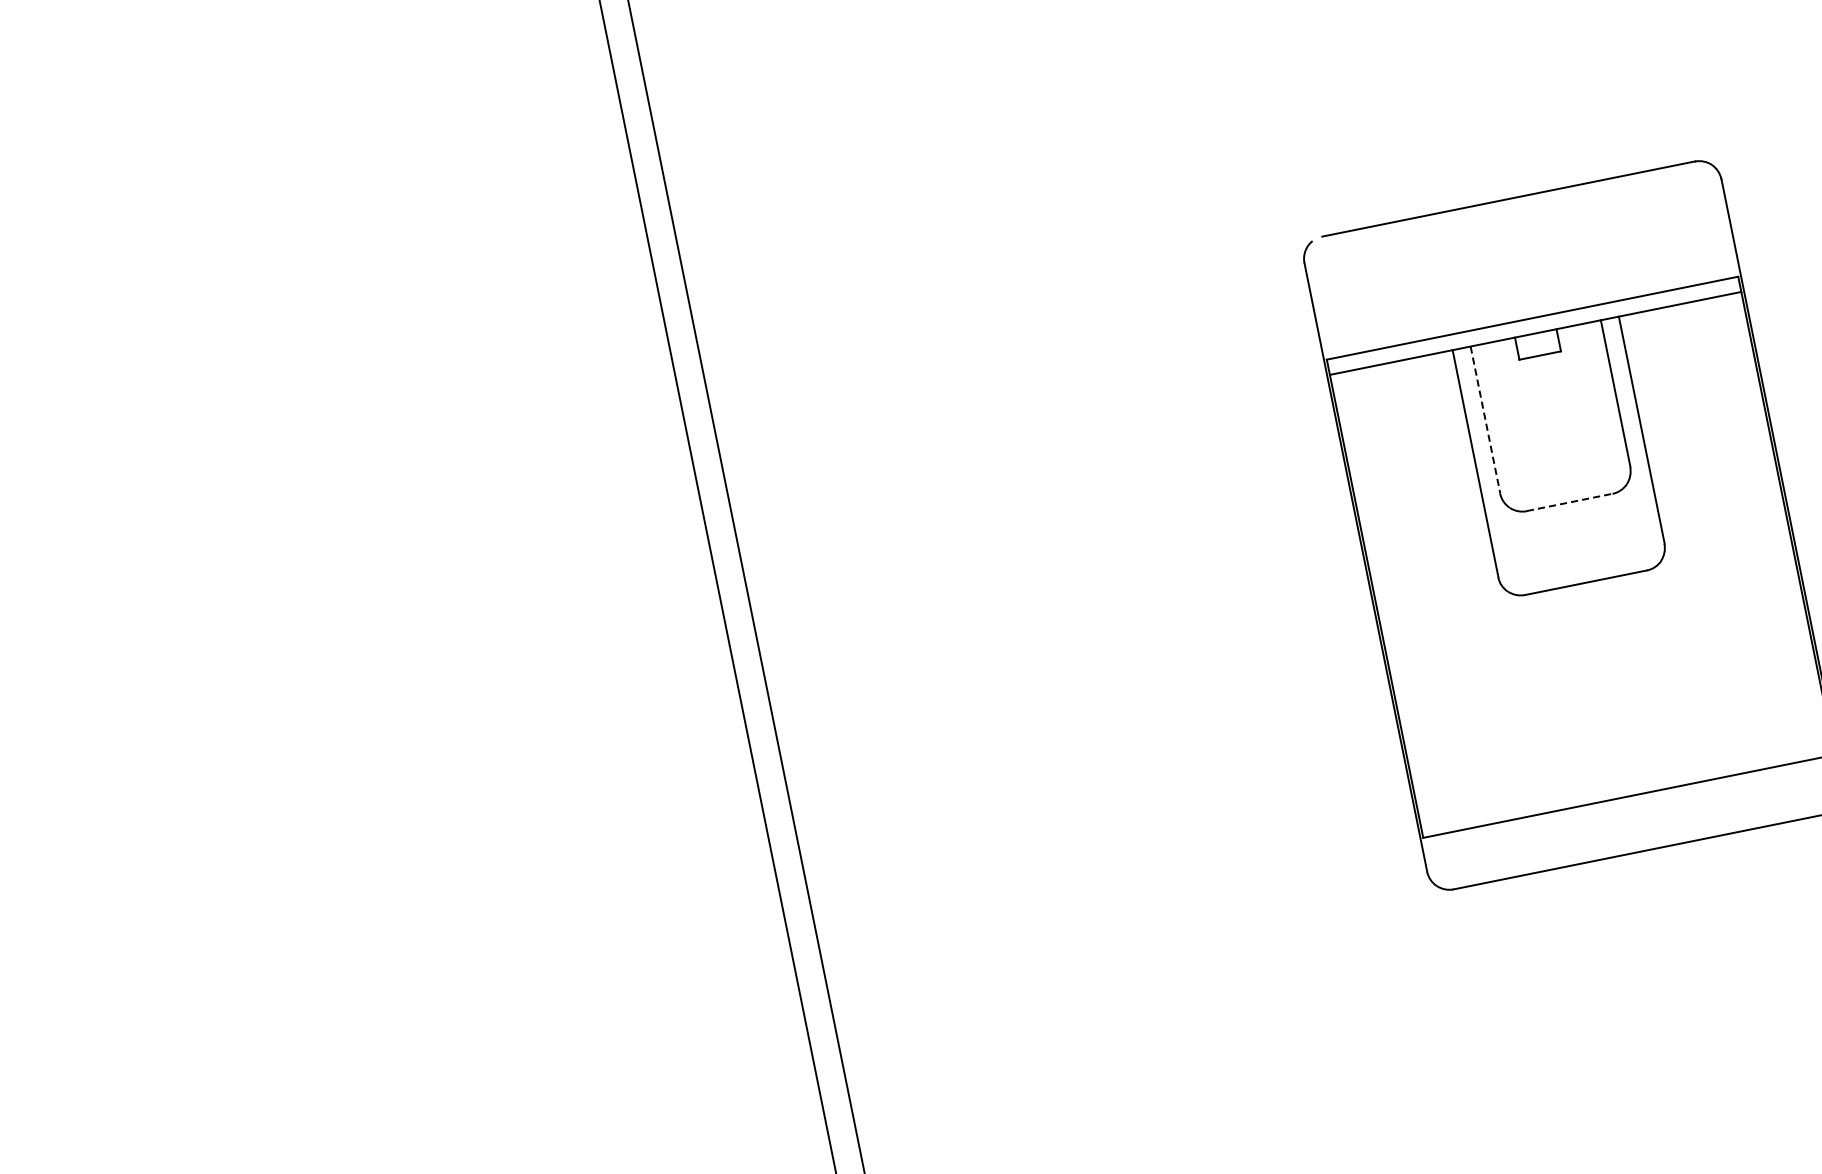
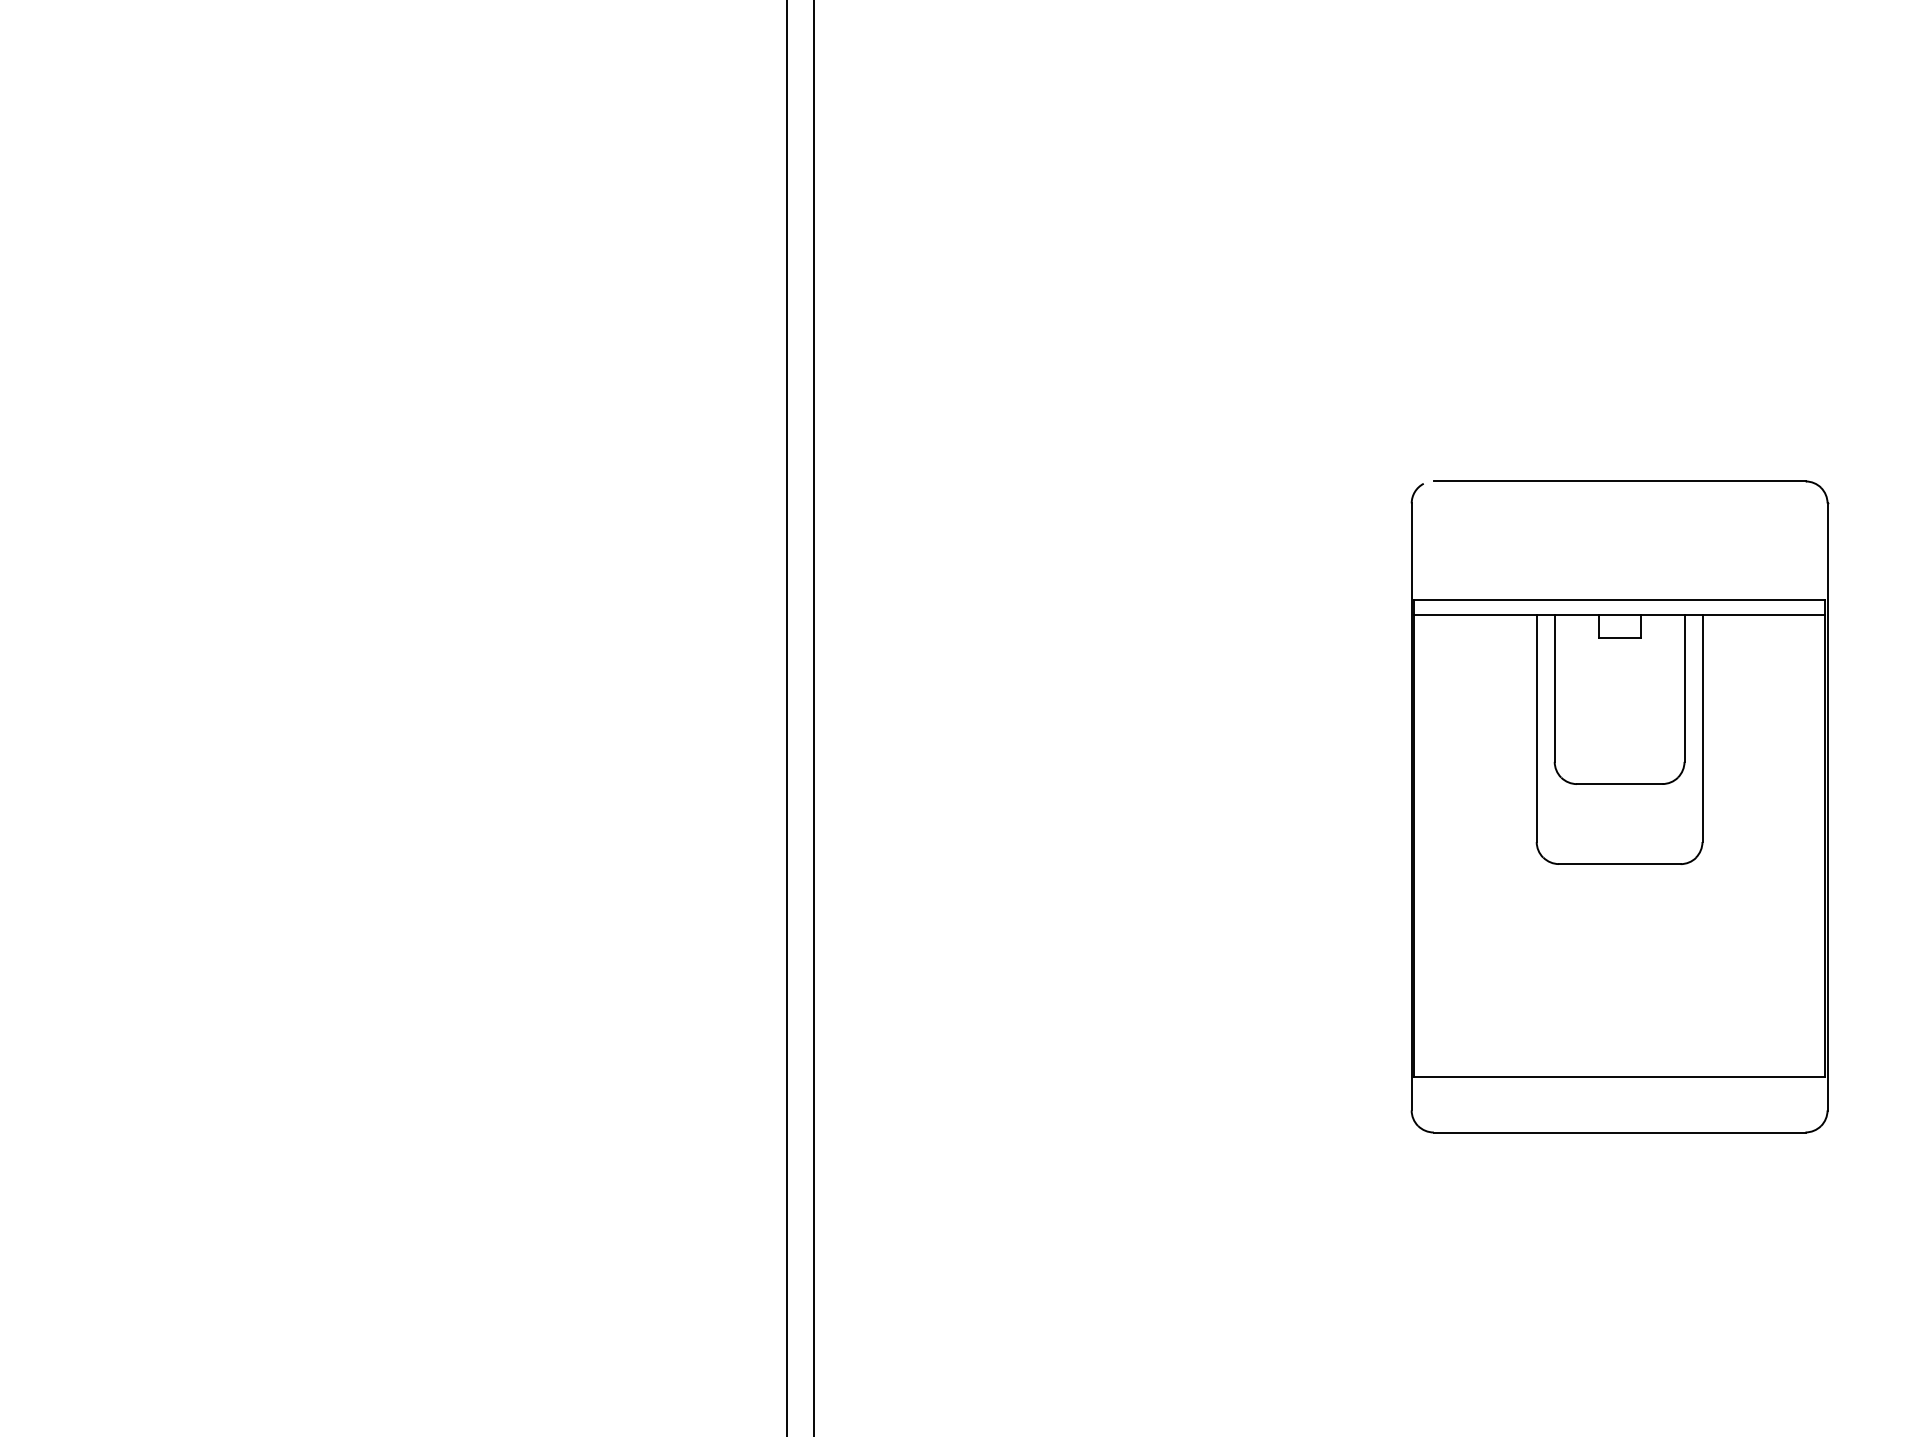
line: (1485, 420) -> (1554, 689), dashed -> solid
line: (1569, 501) -> (1619, 783), dashed -> solid

